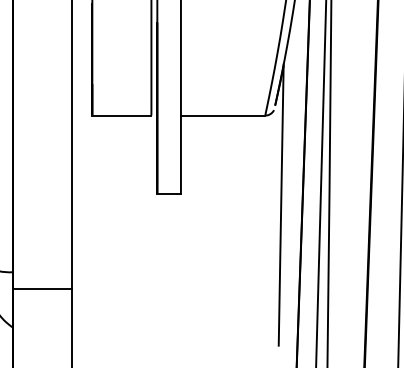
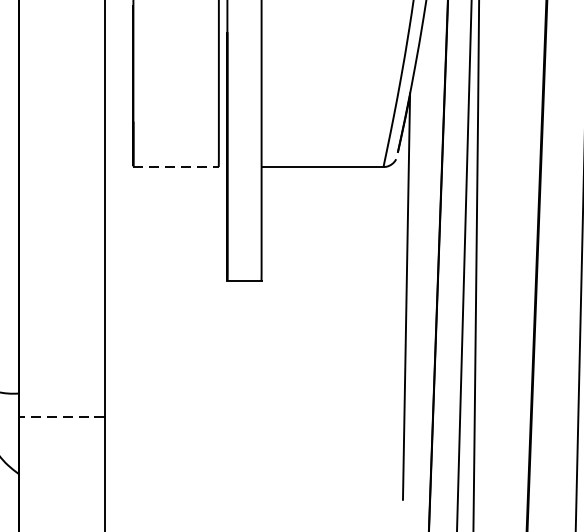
line: (121, 115) -> (175, 166), solid -> dashed
line: (42, 288) -> (61, 417), solid -> dashed

